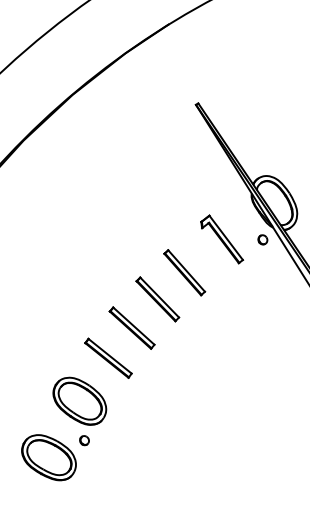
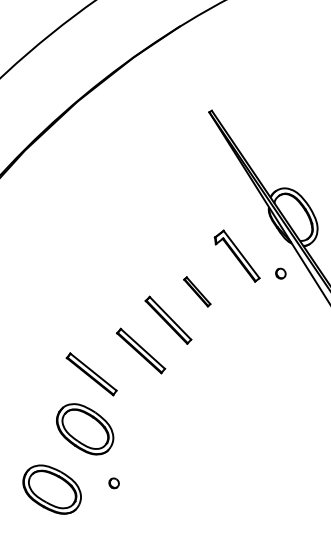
part: (262, 239) -> (280, 273), moved
part: (184, 272) -> (197, 291), size x0.6
part: (108, 358) -> (91, 374), moved
part: (83, 440) -> (113, 483), moved

